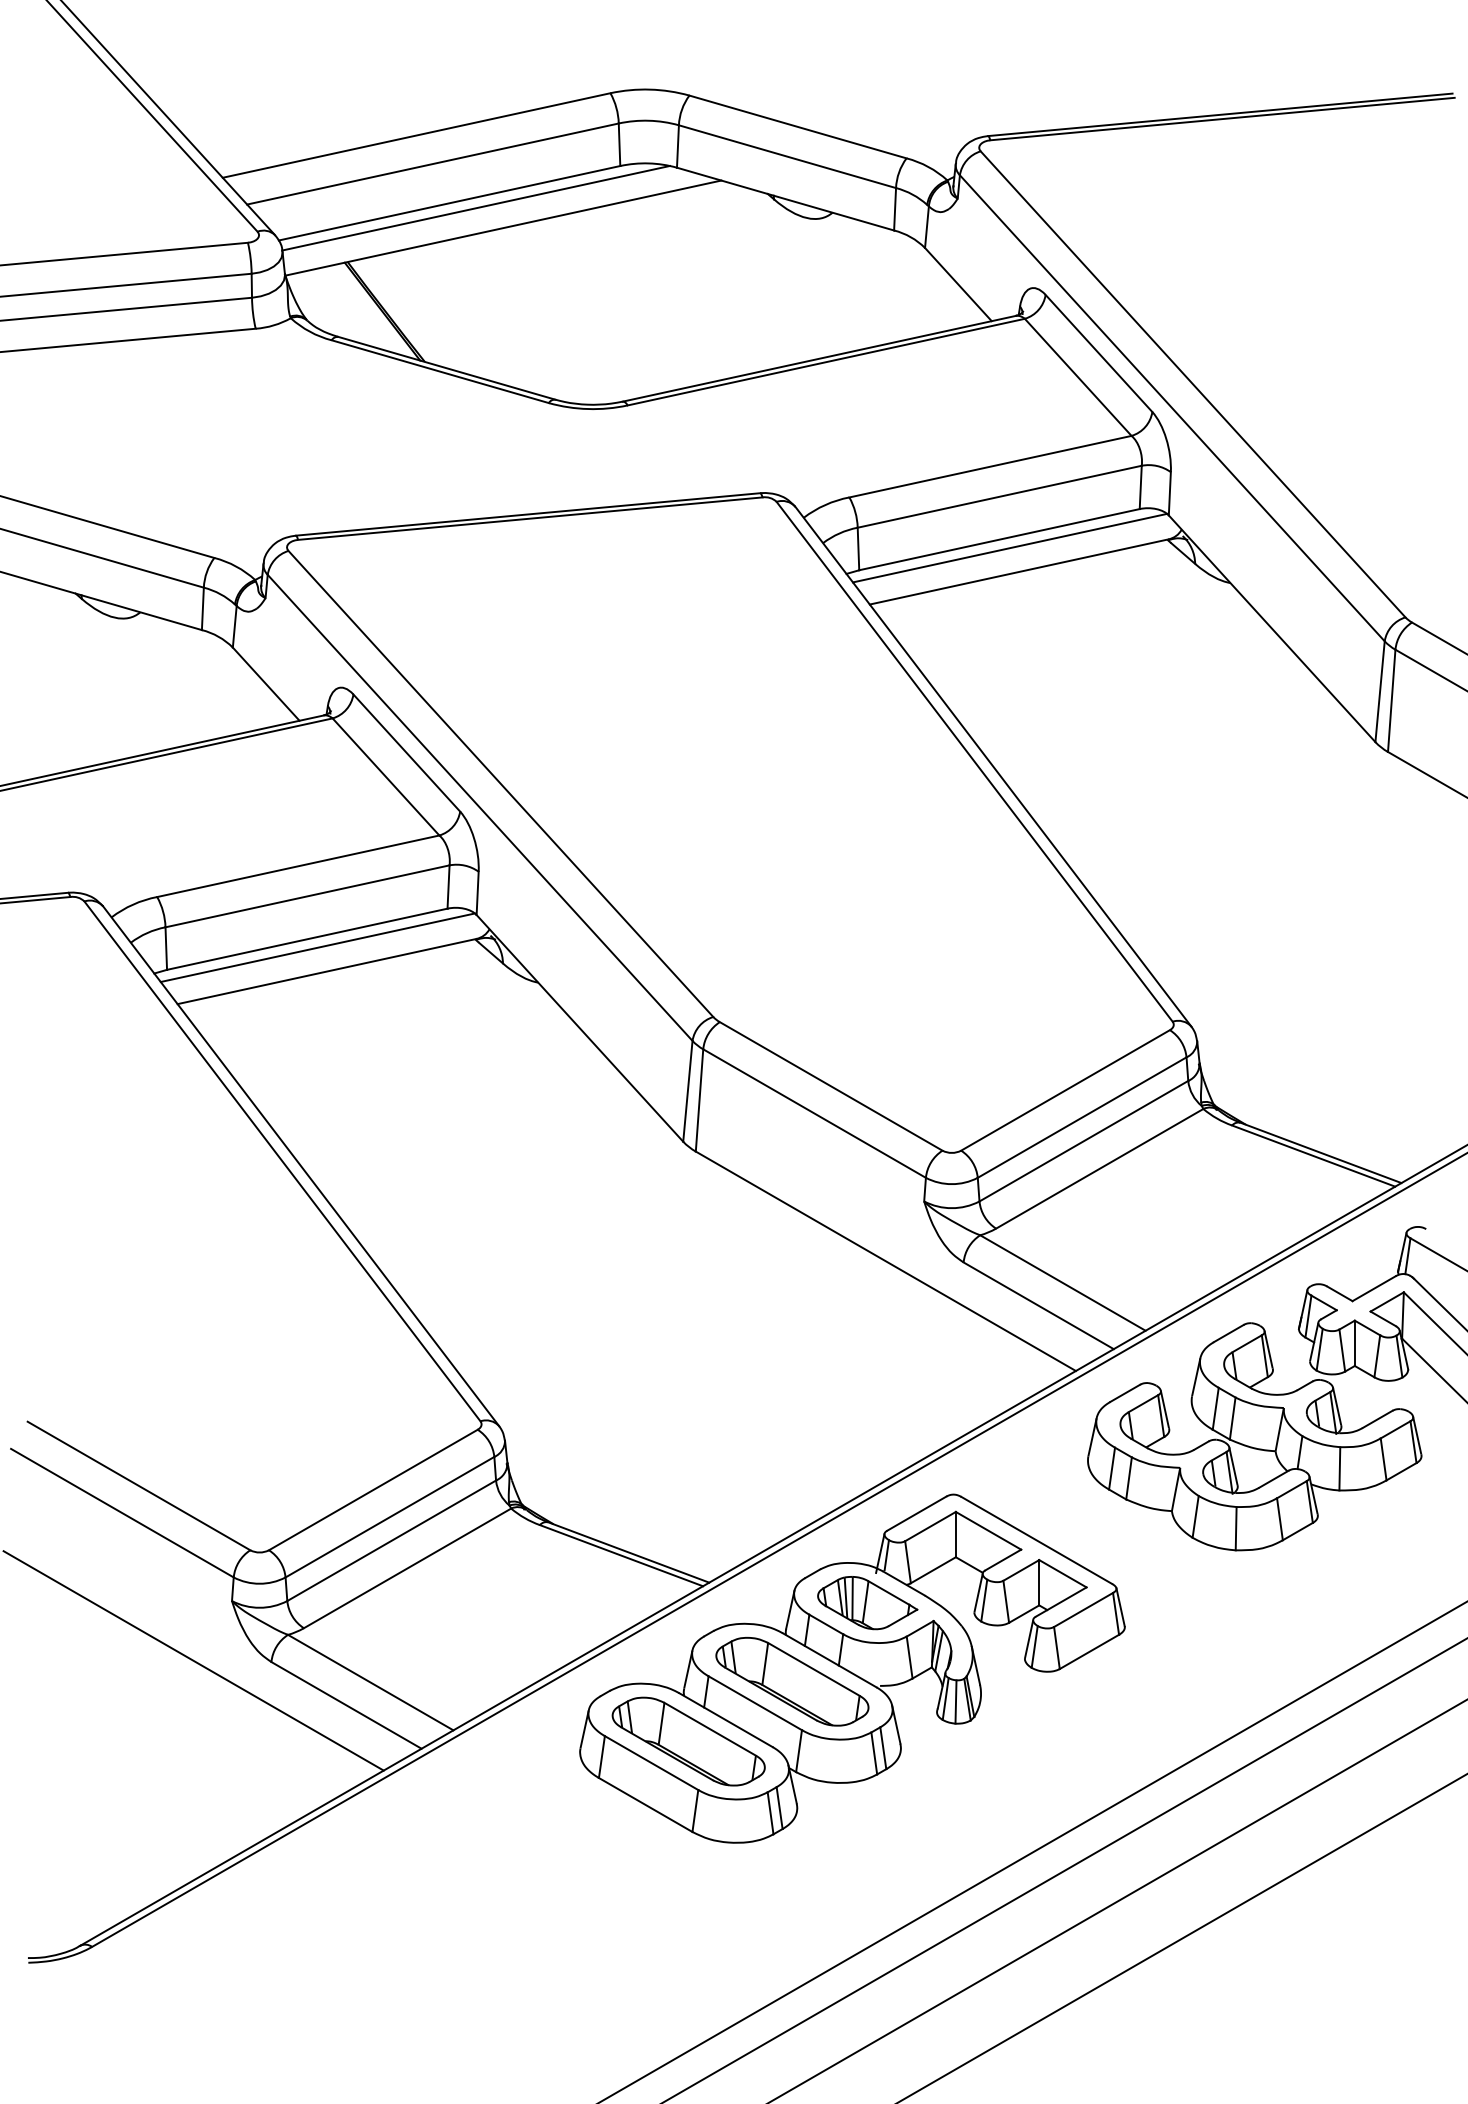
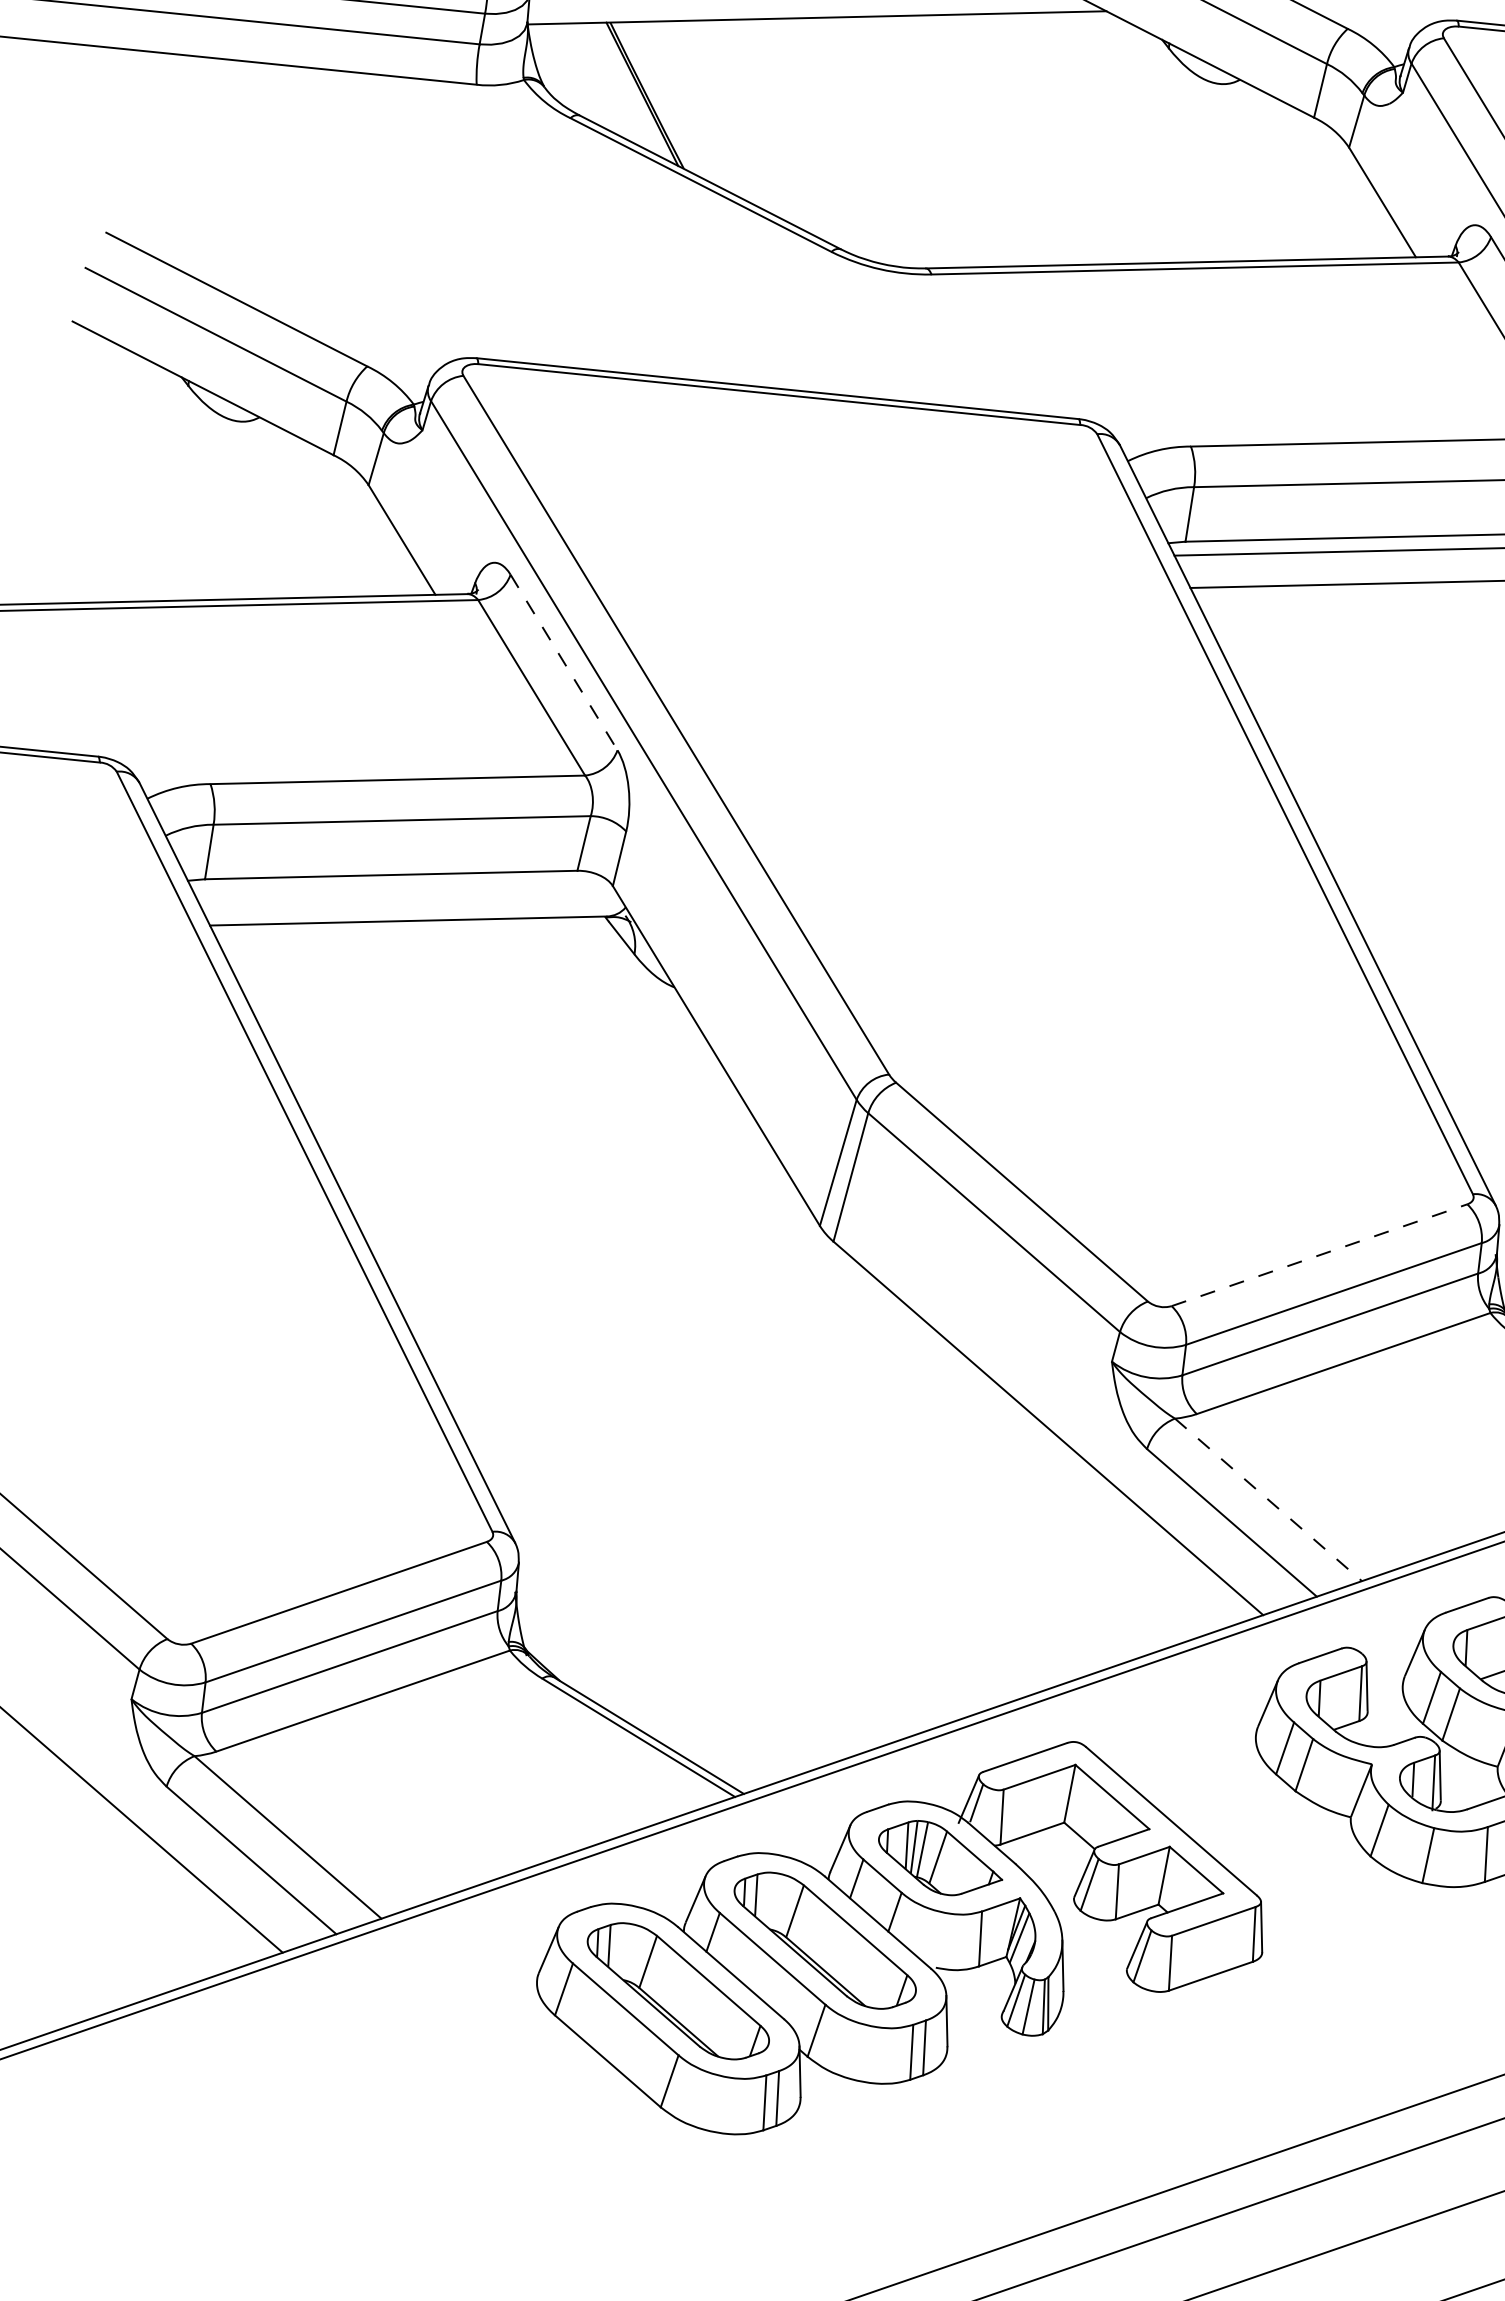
line: (407, 753) -> (564, 663), solid -> dashed
line: (317, 947) -> (402, 888), removed
line: (1065, 1090) -> (1319, 1255), solid -> dashed
line: (1063, 1283) -> (1269, 1500), solid -> dashed

